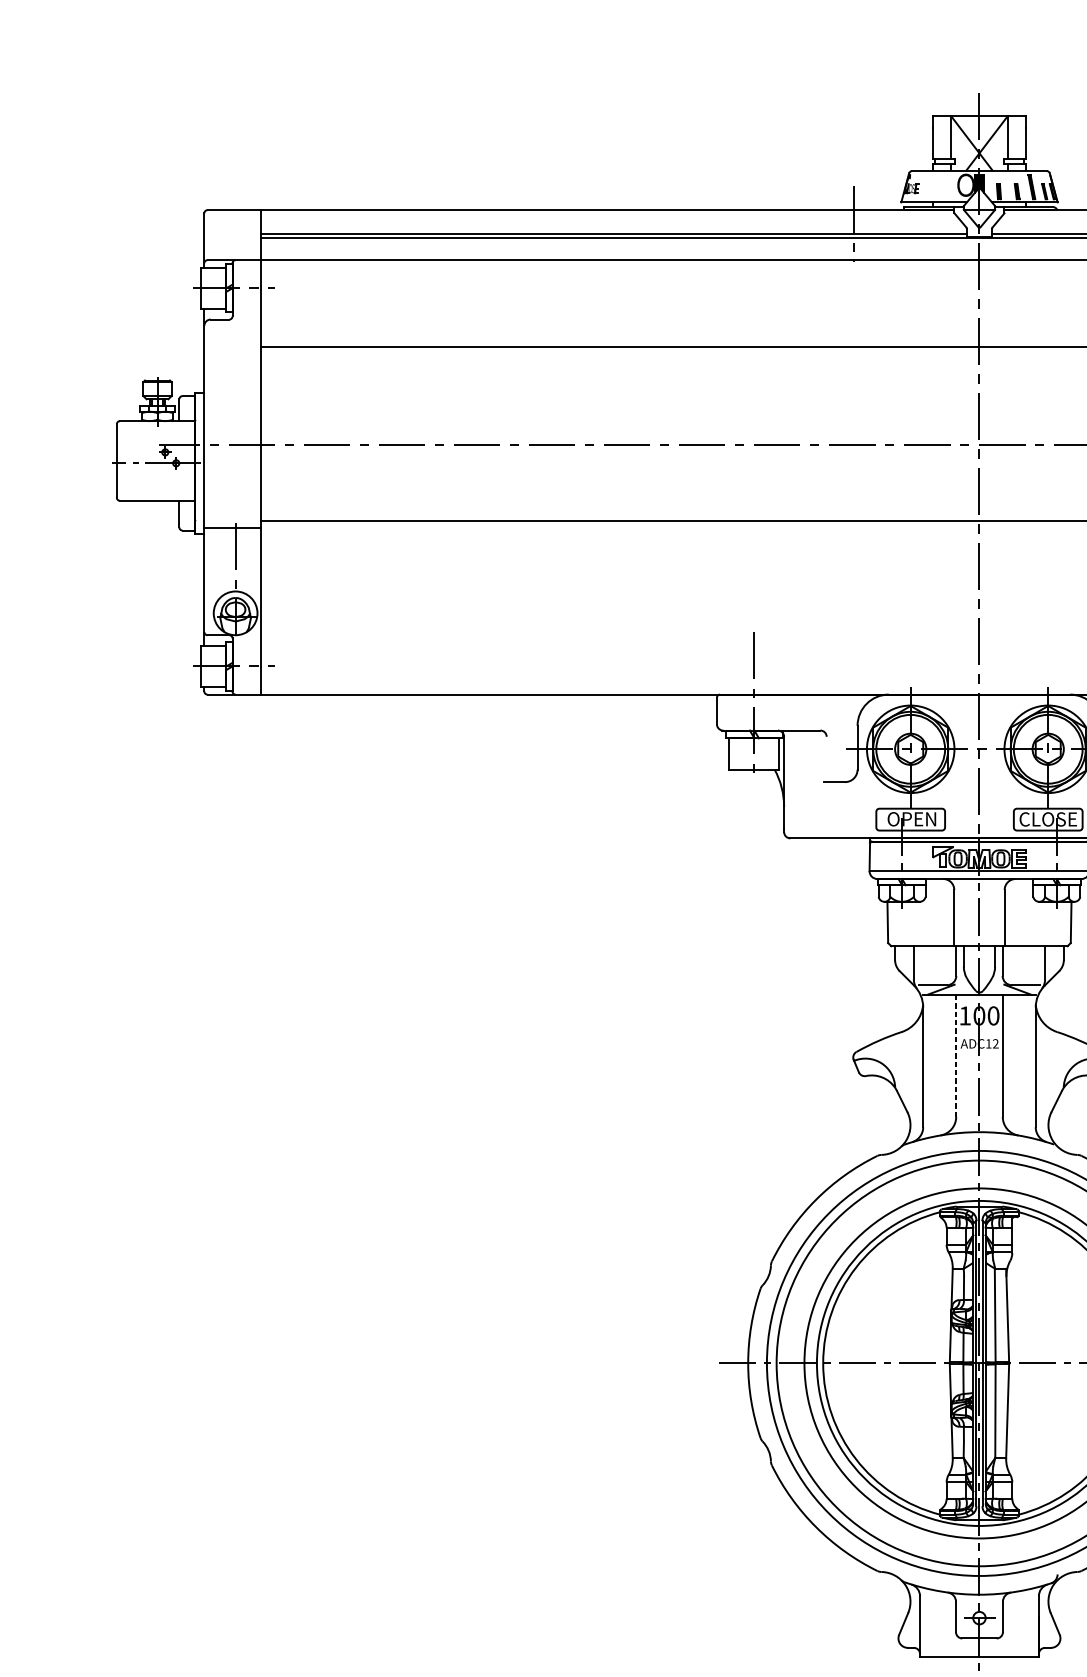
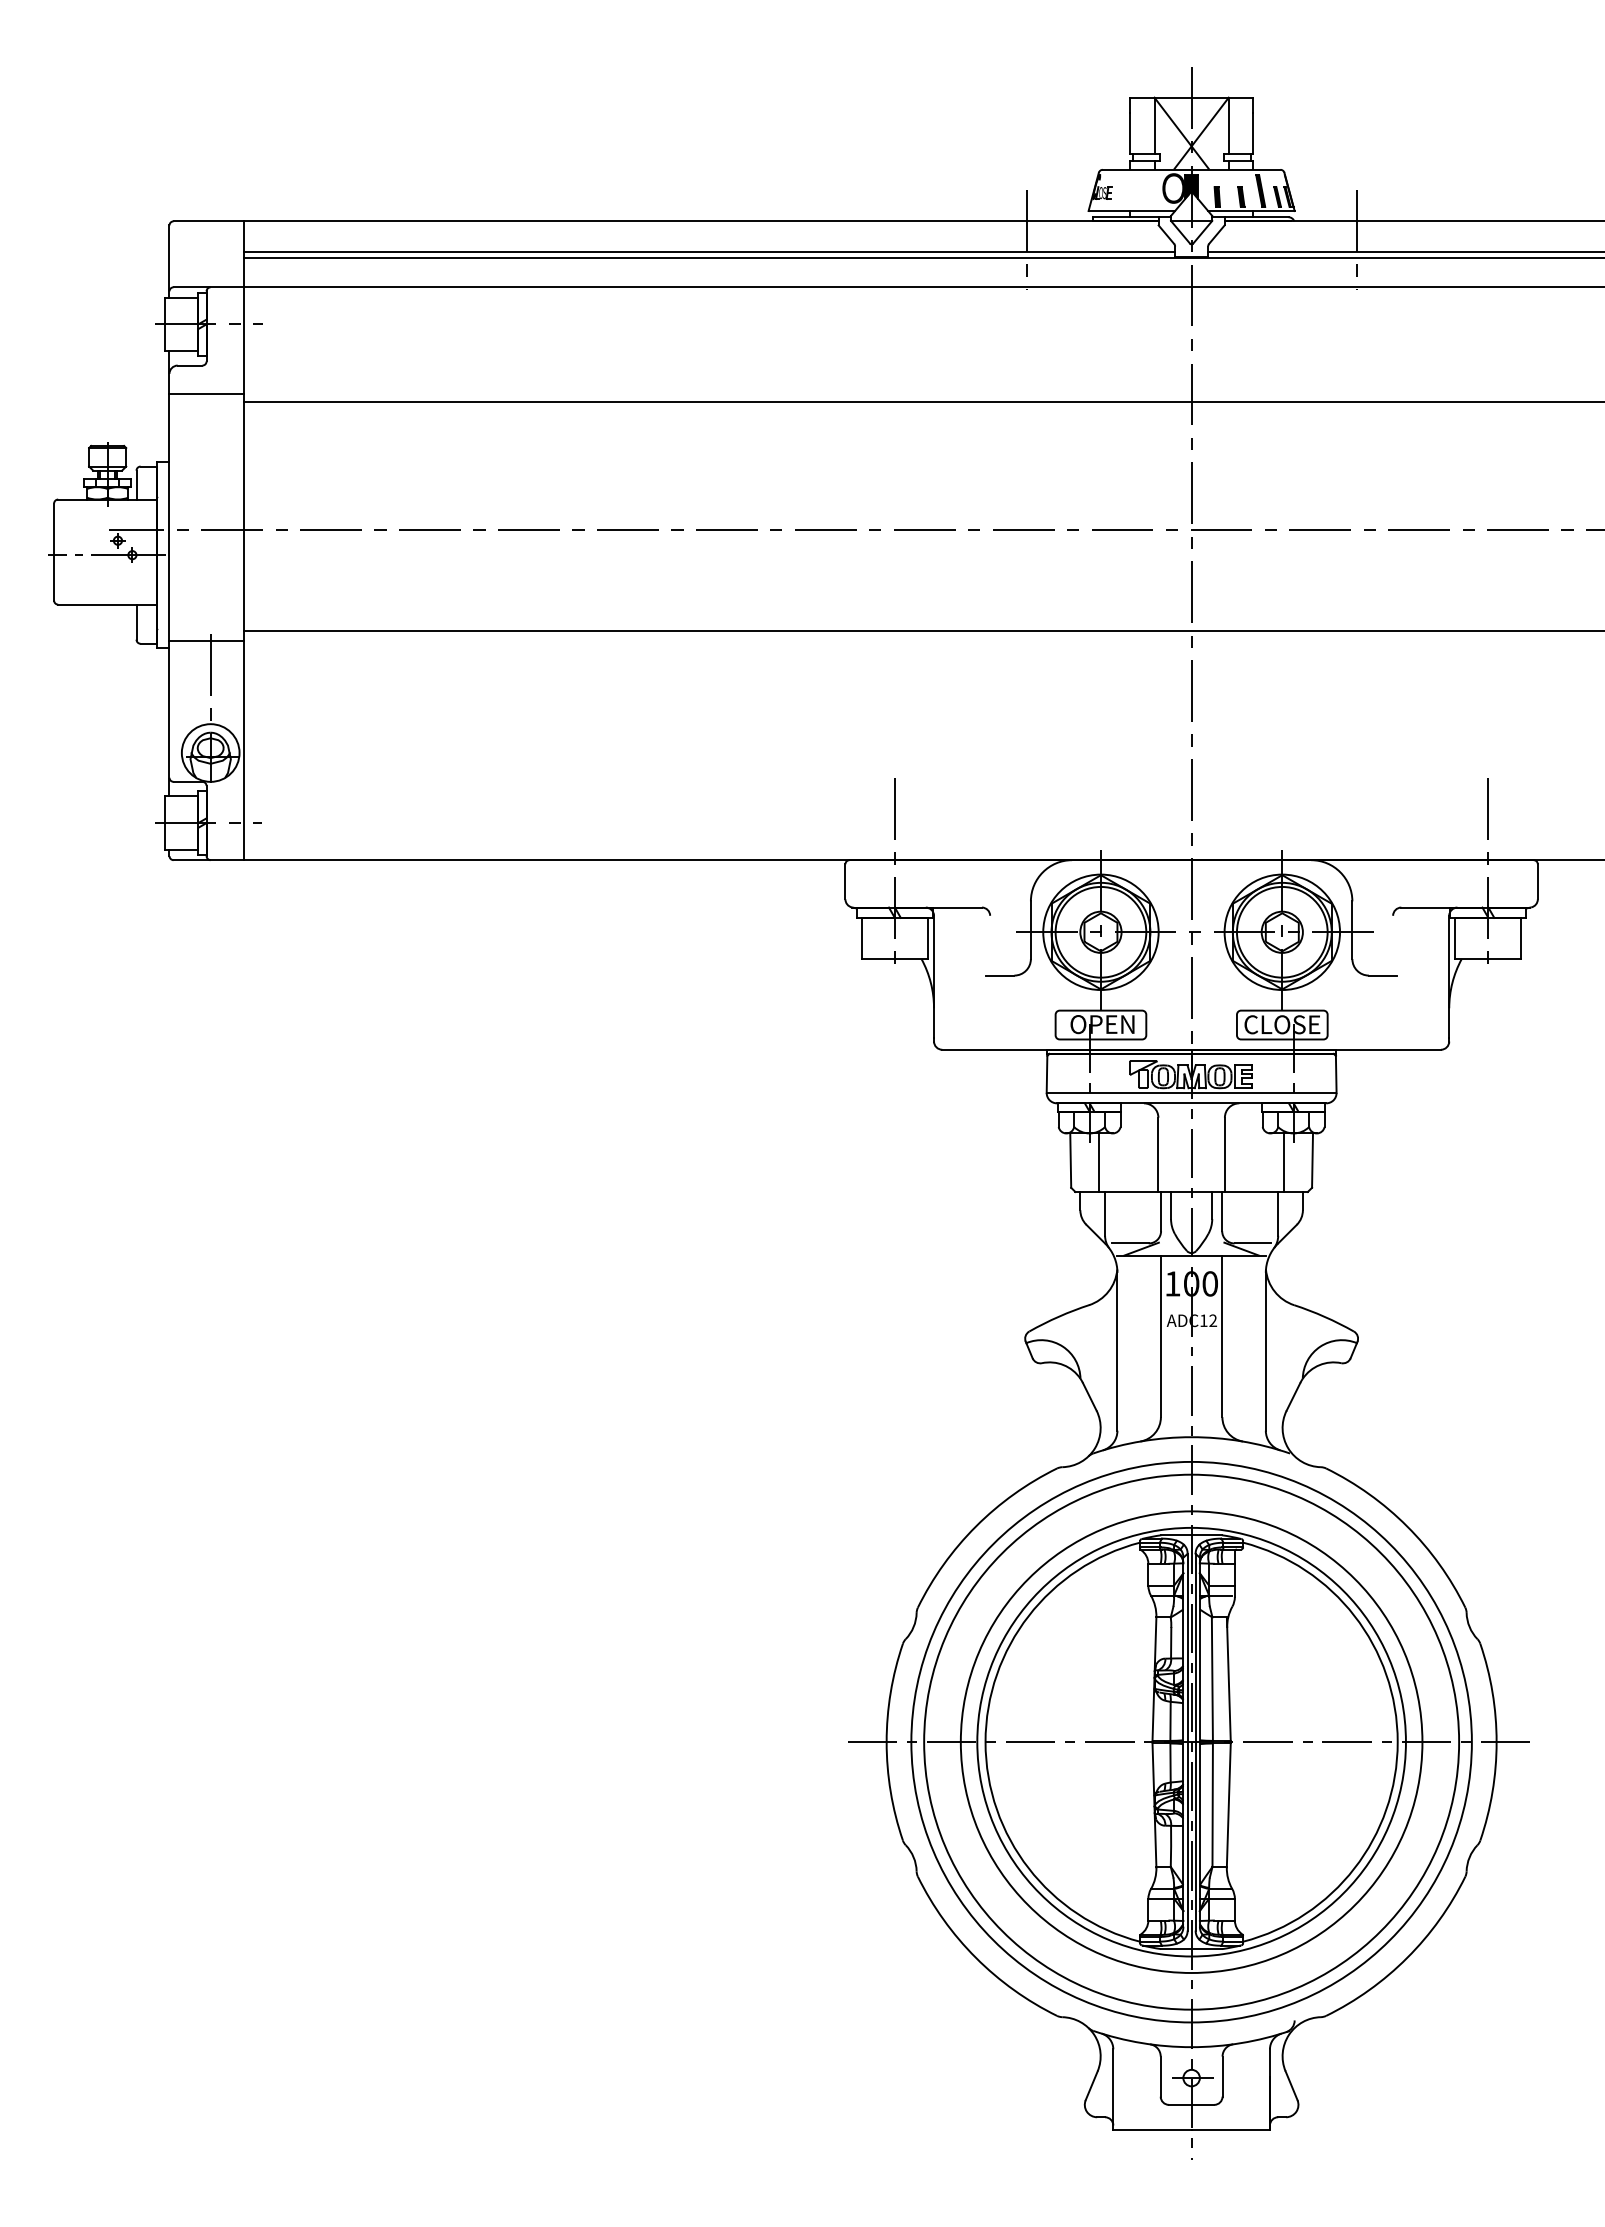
line: (232, 340) -> (206, 393), added
line: (908, 923) -> (1098, 1162), added
line: (1049, 923) -> (1284, 1162), added
line: (955, 1055) -> (1160, 1336), dashed -> solid

